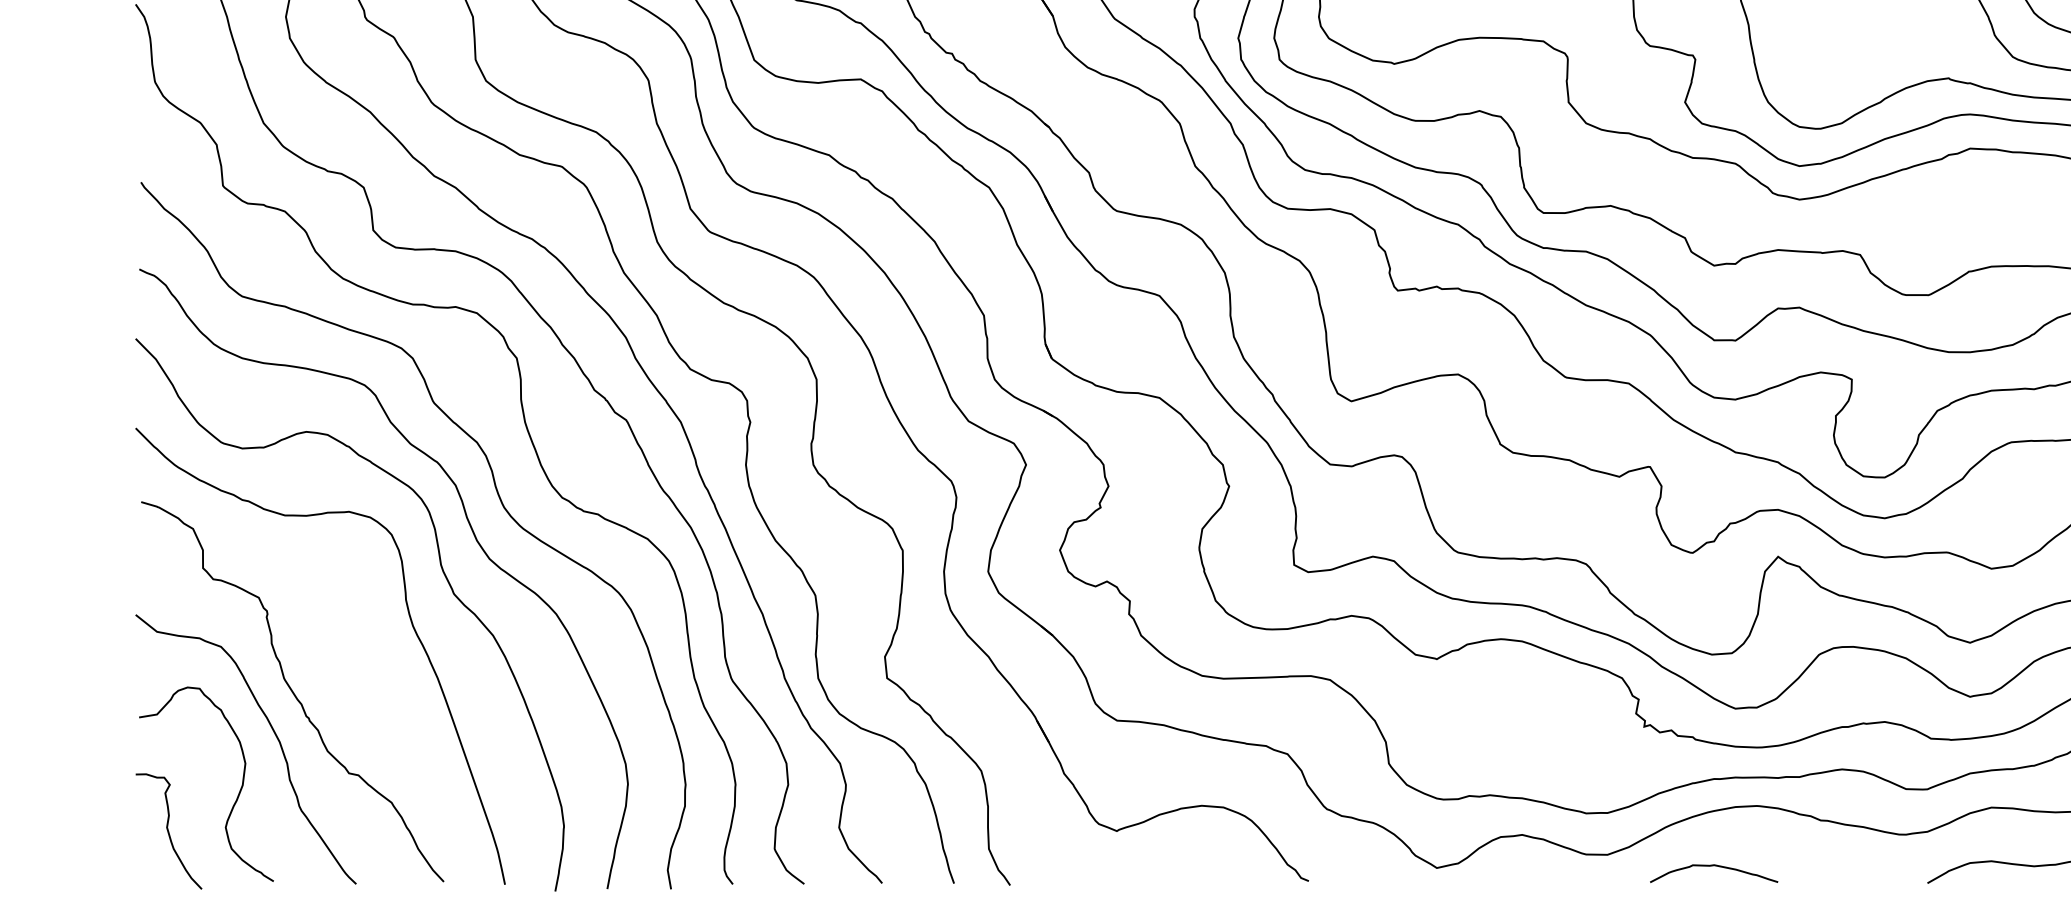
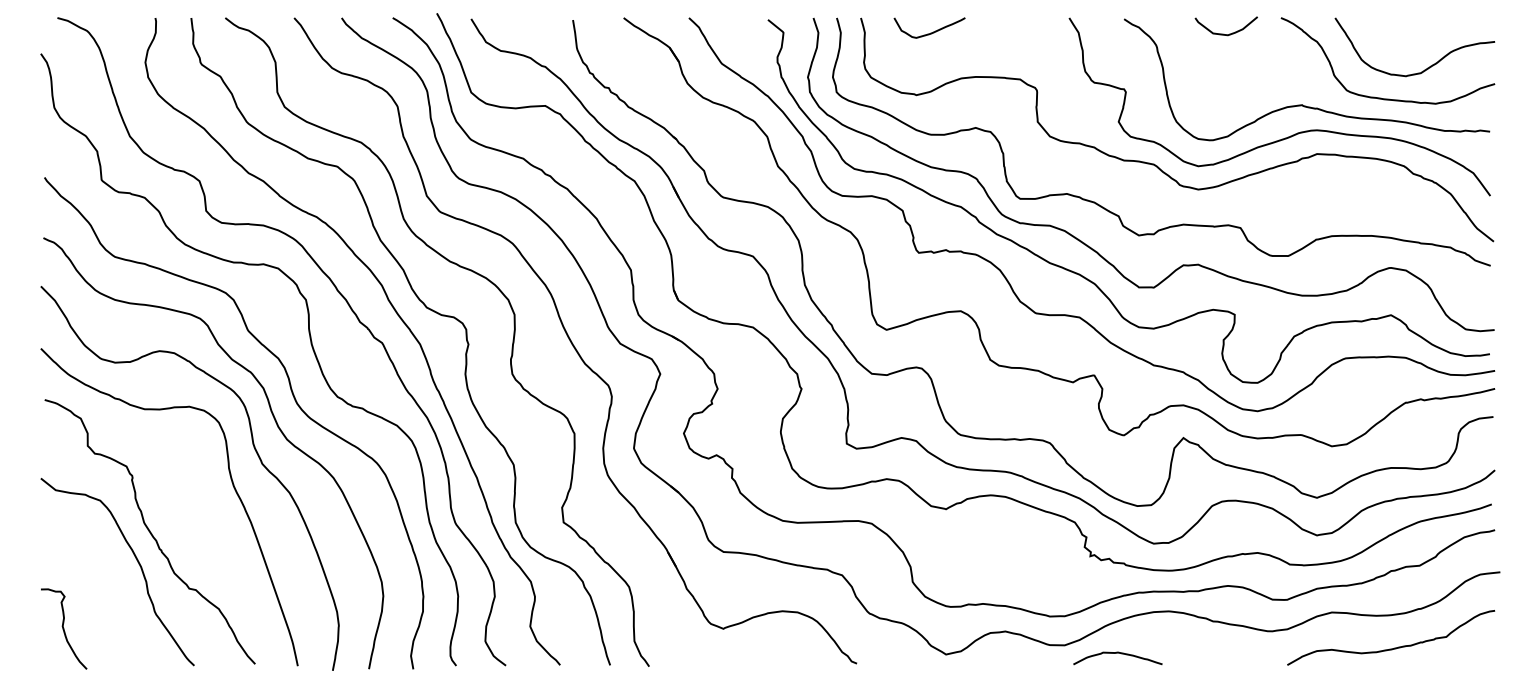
curve: (237, 794) -> (111, 603), removed
curve: (1713, 866) -> (1117, 653), moved

